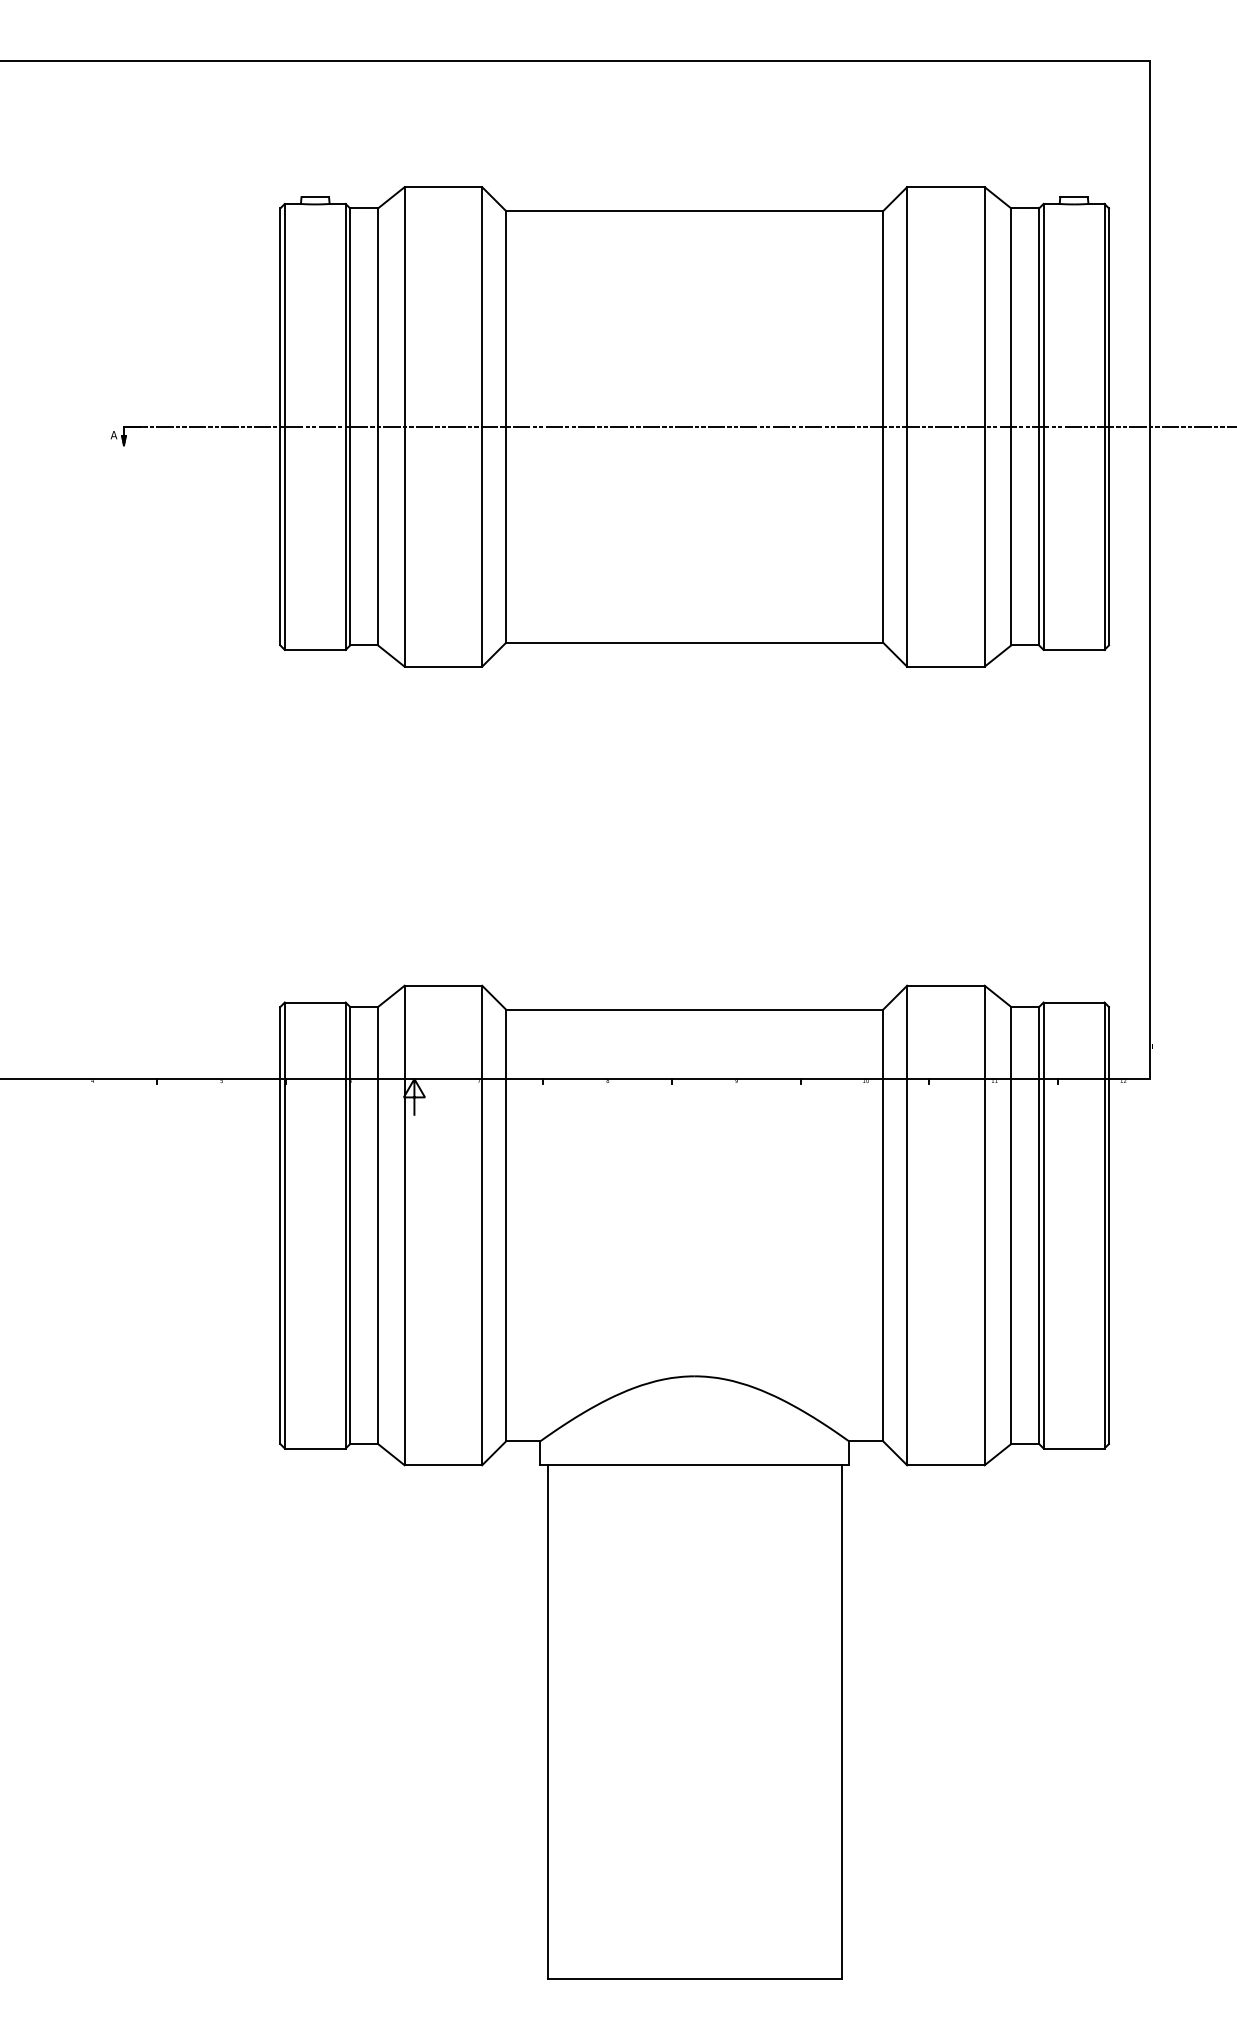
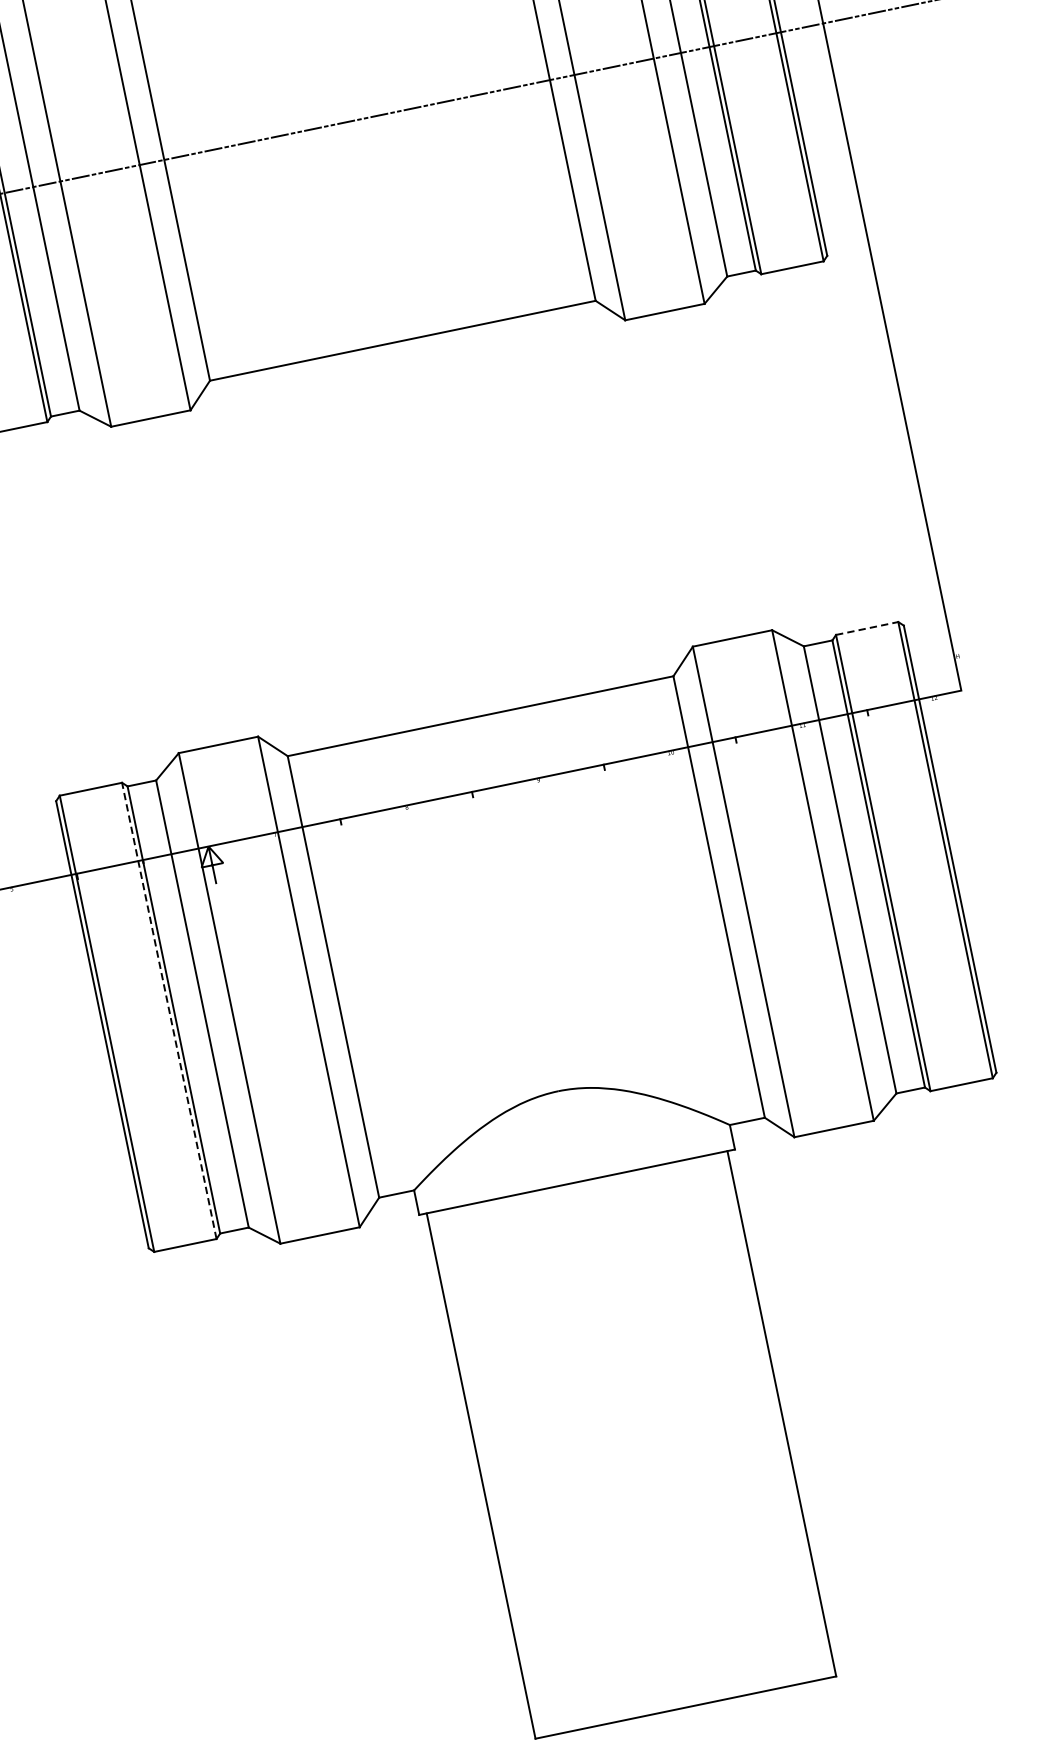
line: (1074, 1002) -> (867, 628), solid -> dashed
line: (345, 1225) -> (169, 1010), solid -> dashed

